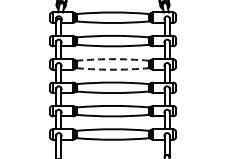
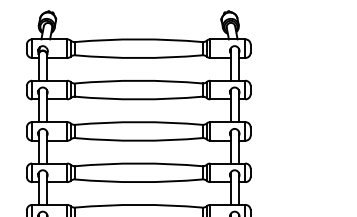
arc: (112, 59) -> (137, 122), dashed -> solid
arc: (112, 69) -> (137, 140), dashed -> solid

